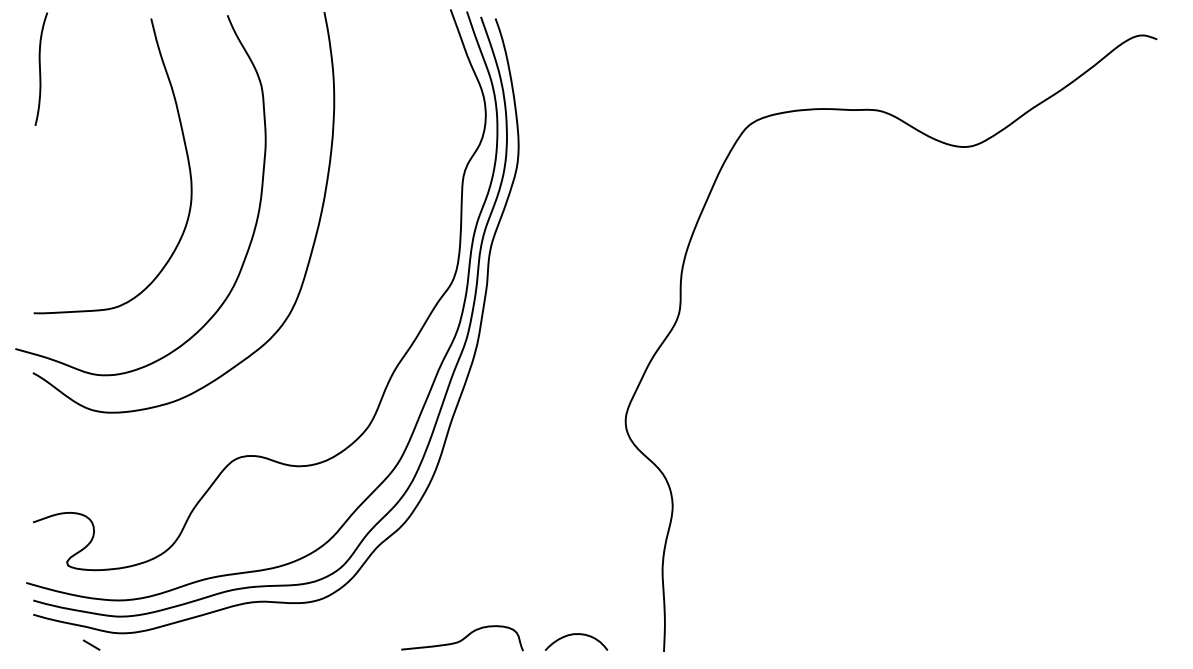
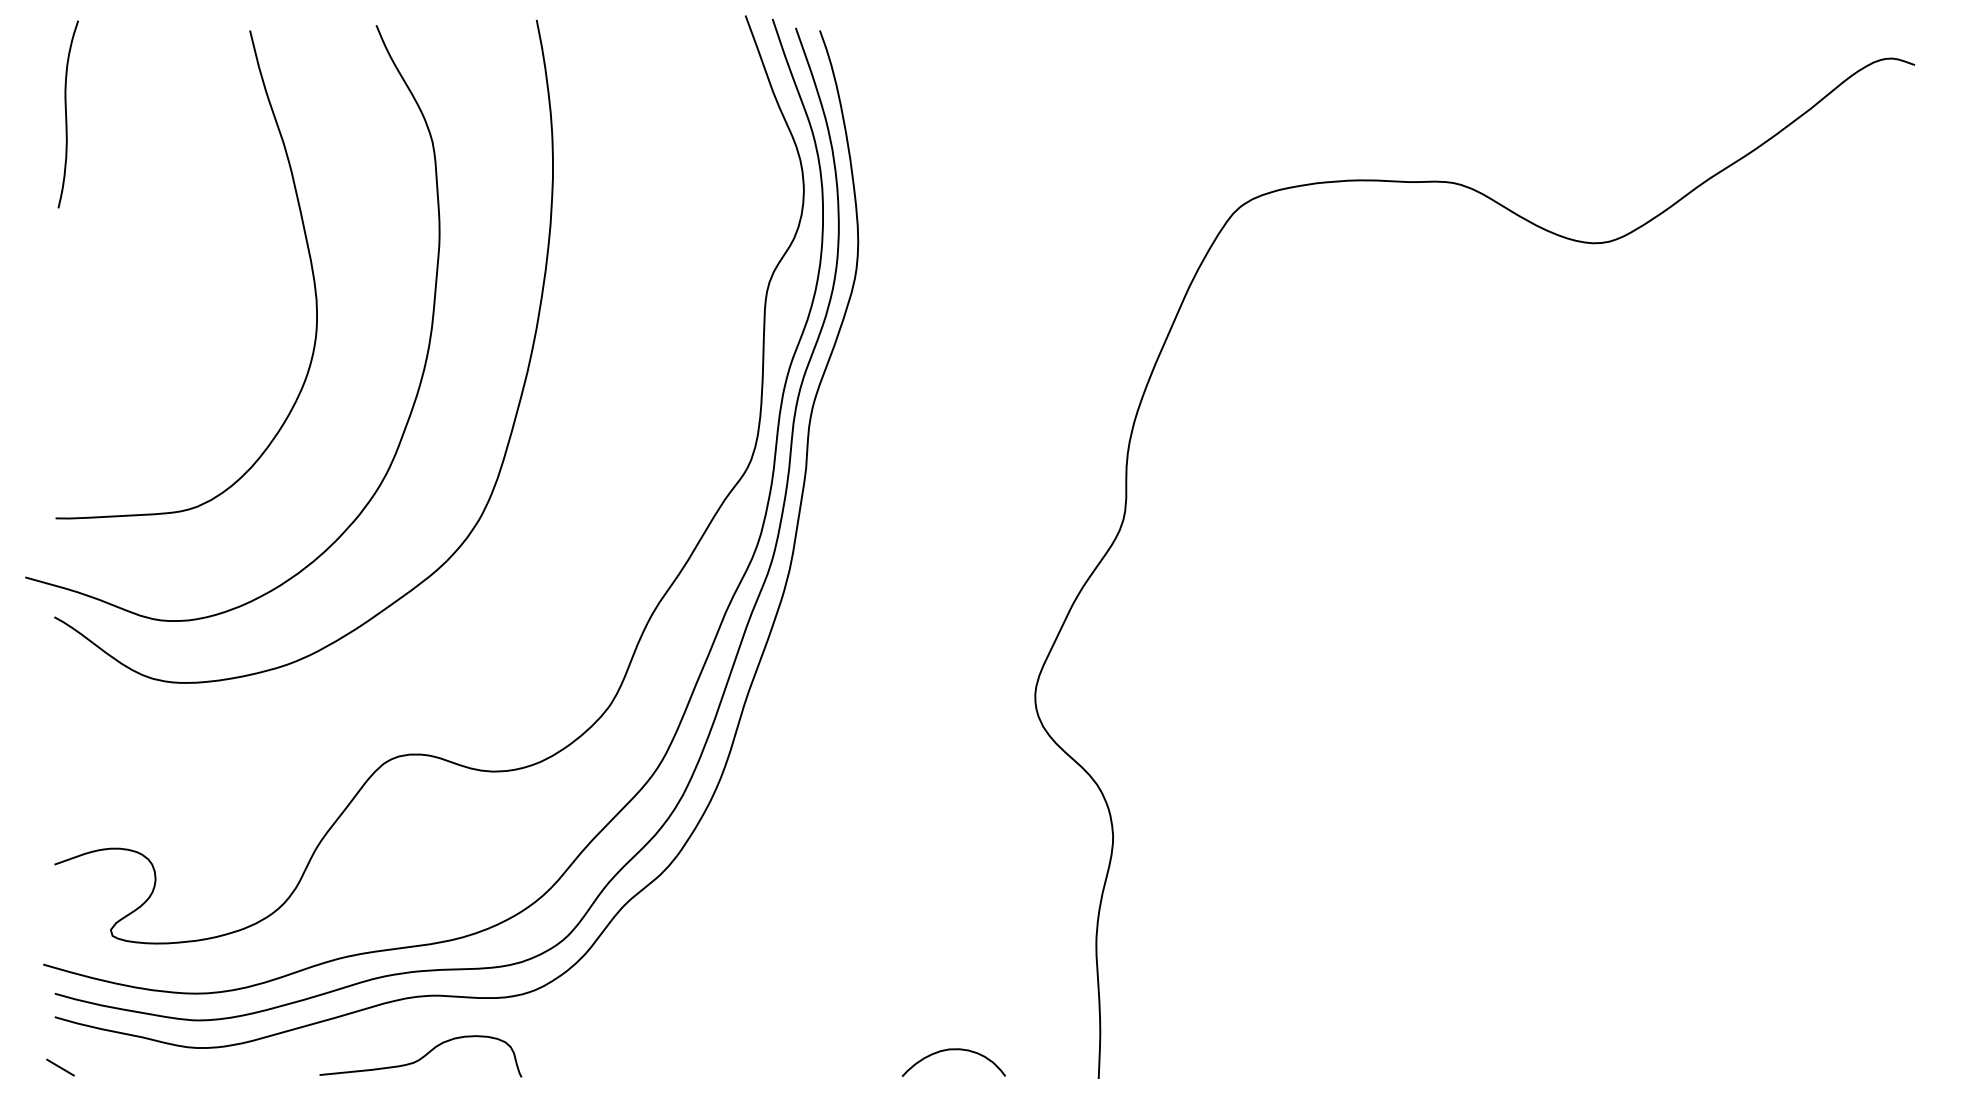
curve: (462, 638) -> (421, 1056), moved
line: (91, 644) -> (60, 1066), moved

